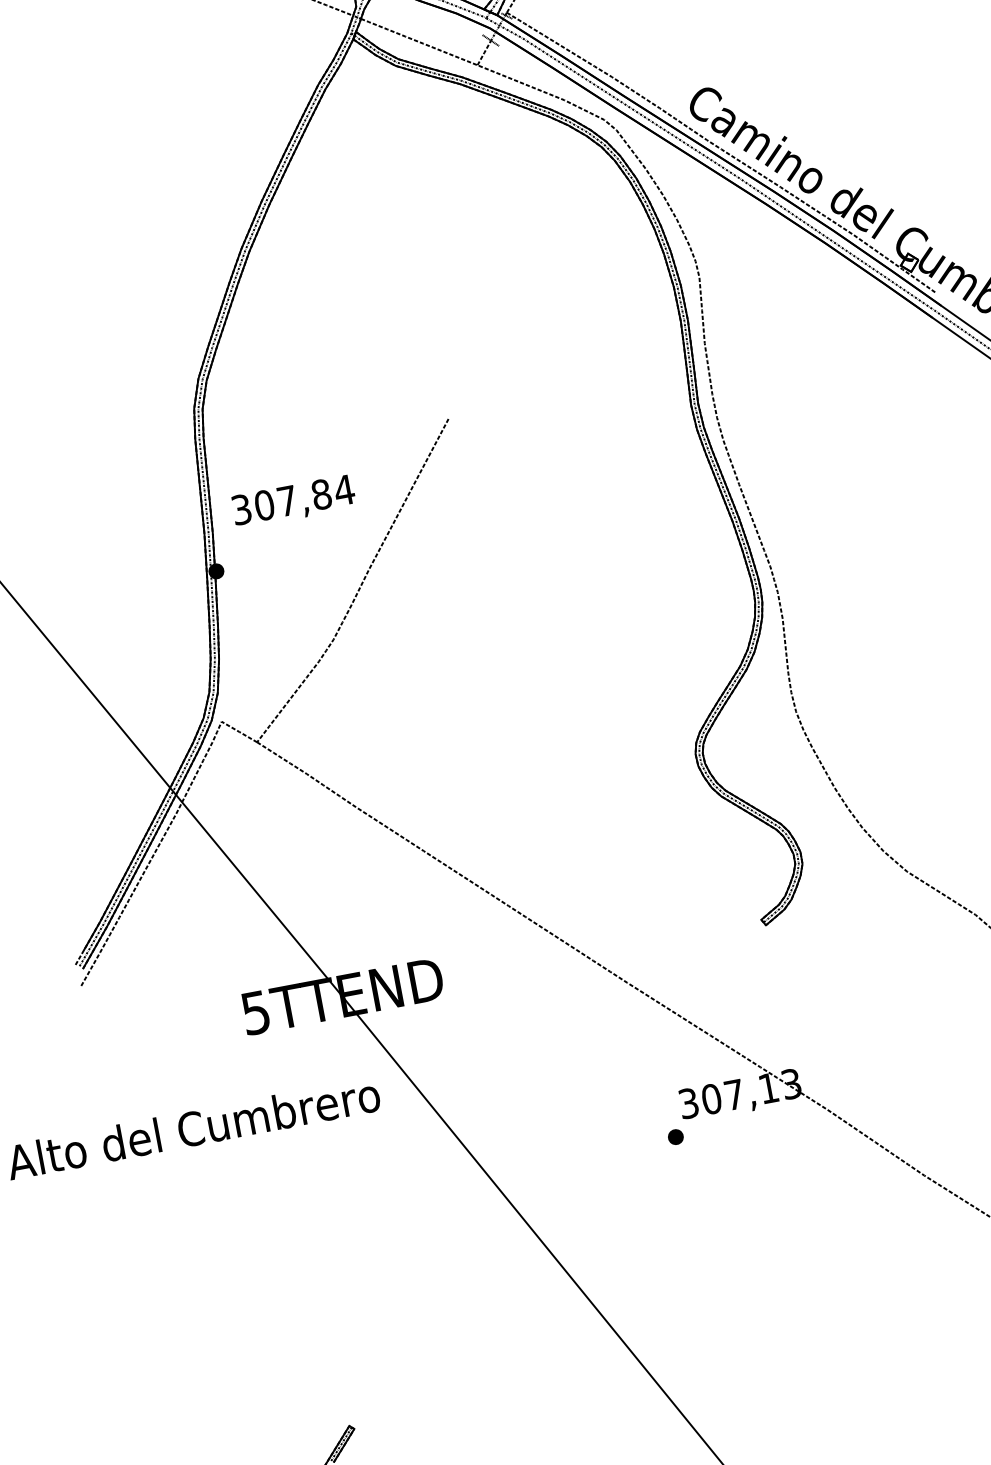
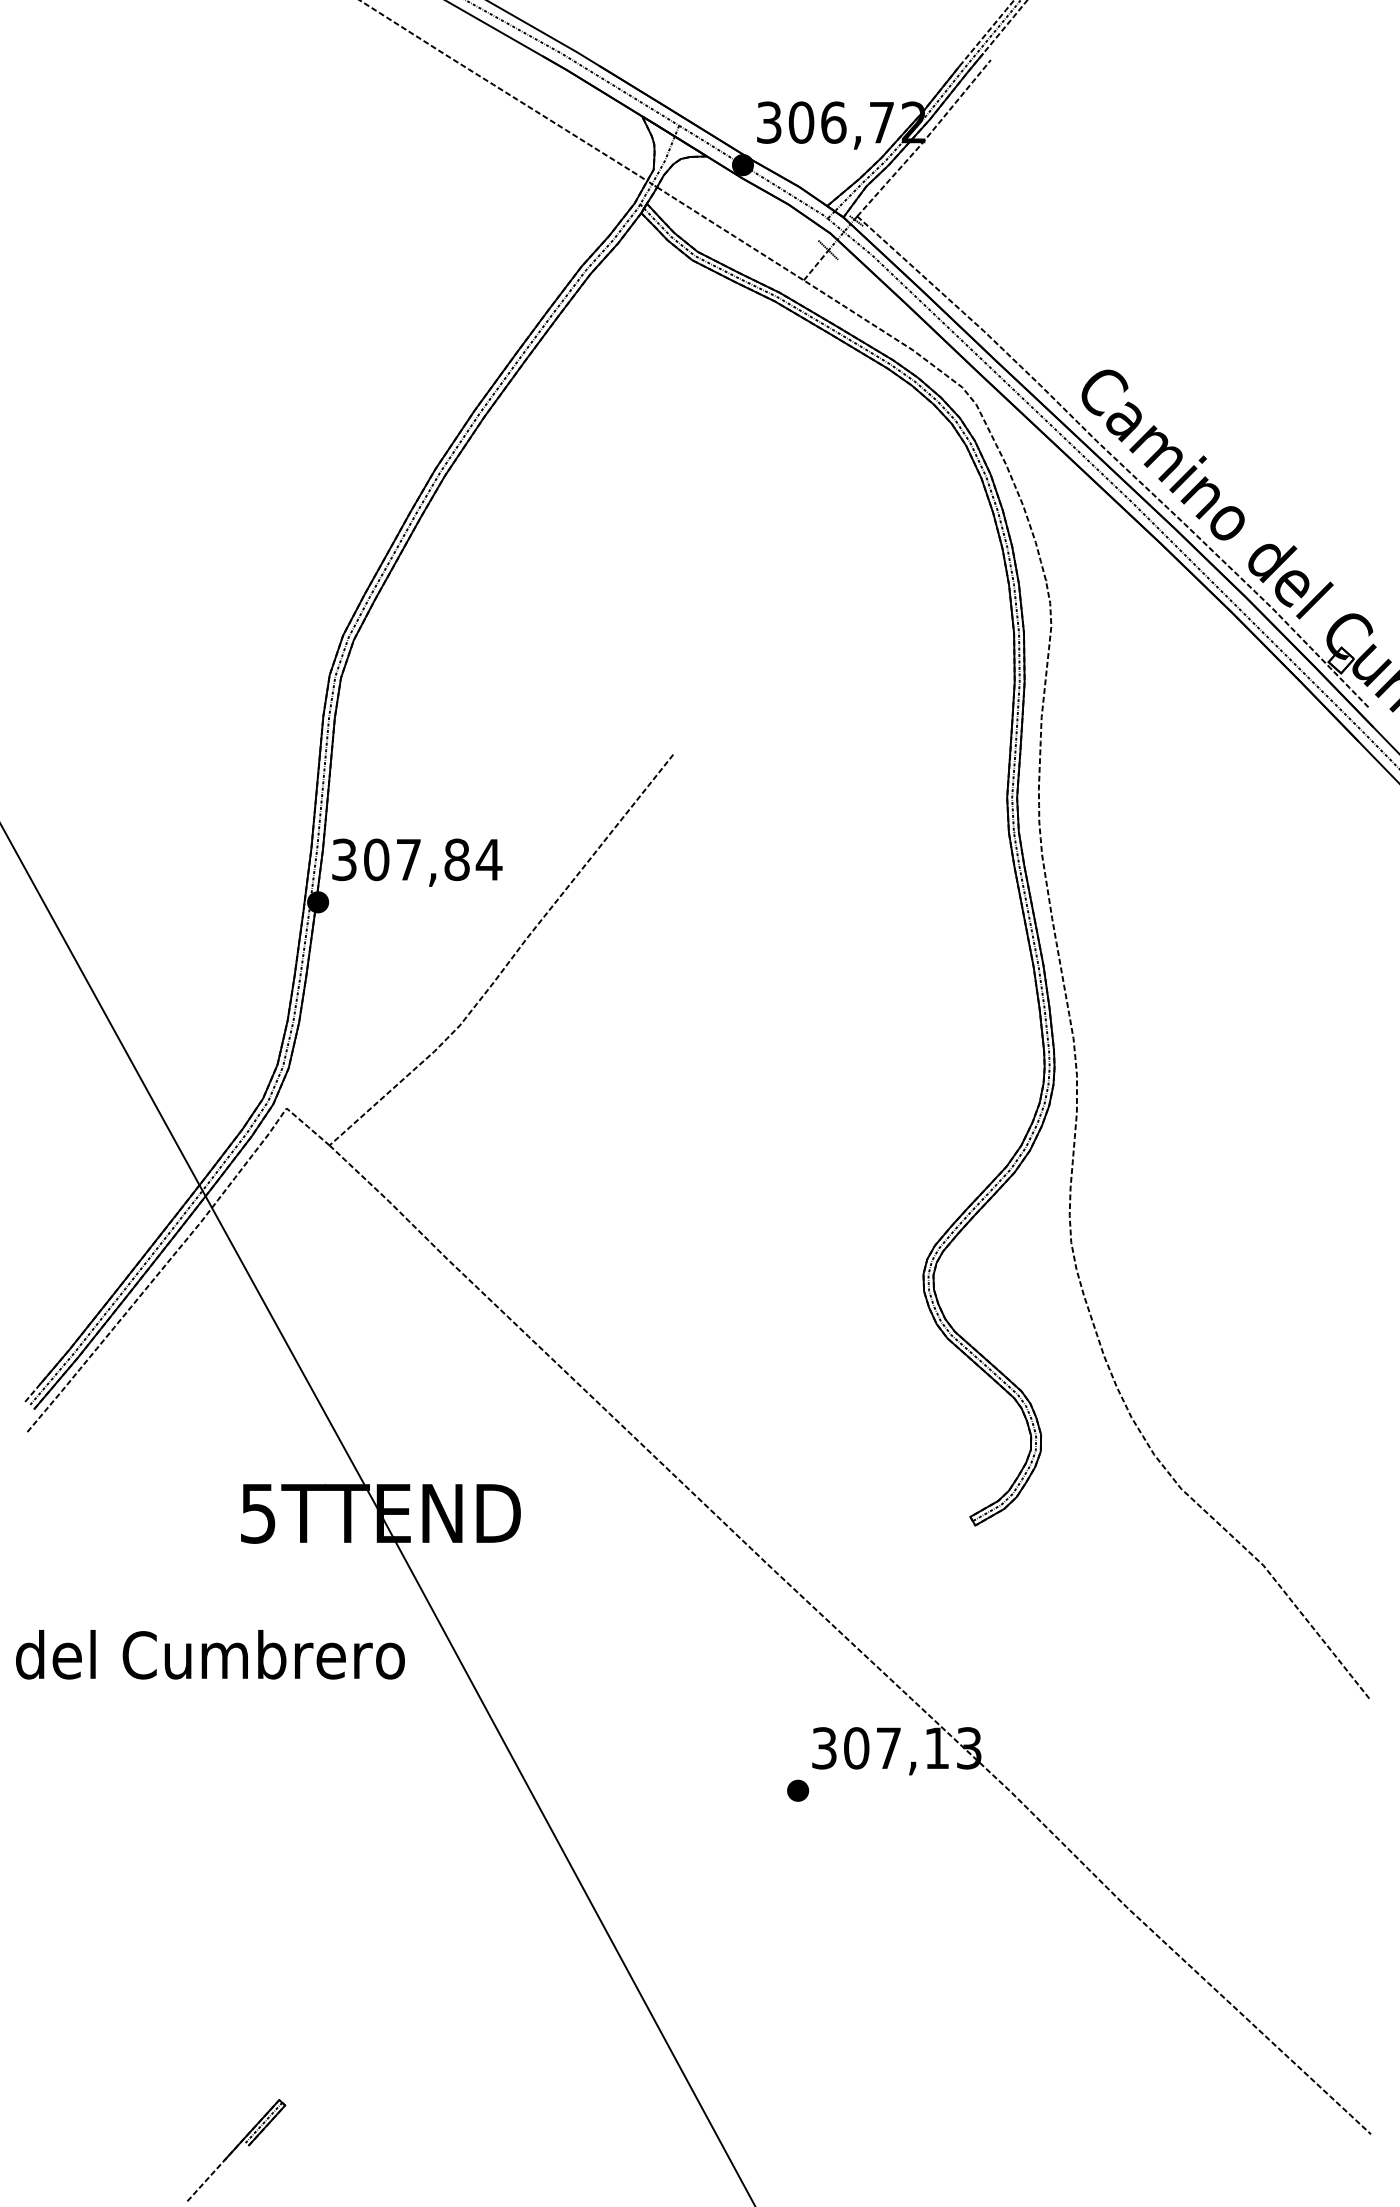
text: (293, 501) -> (417, 862), moved

